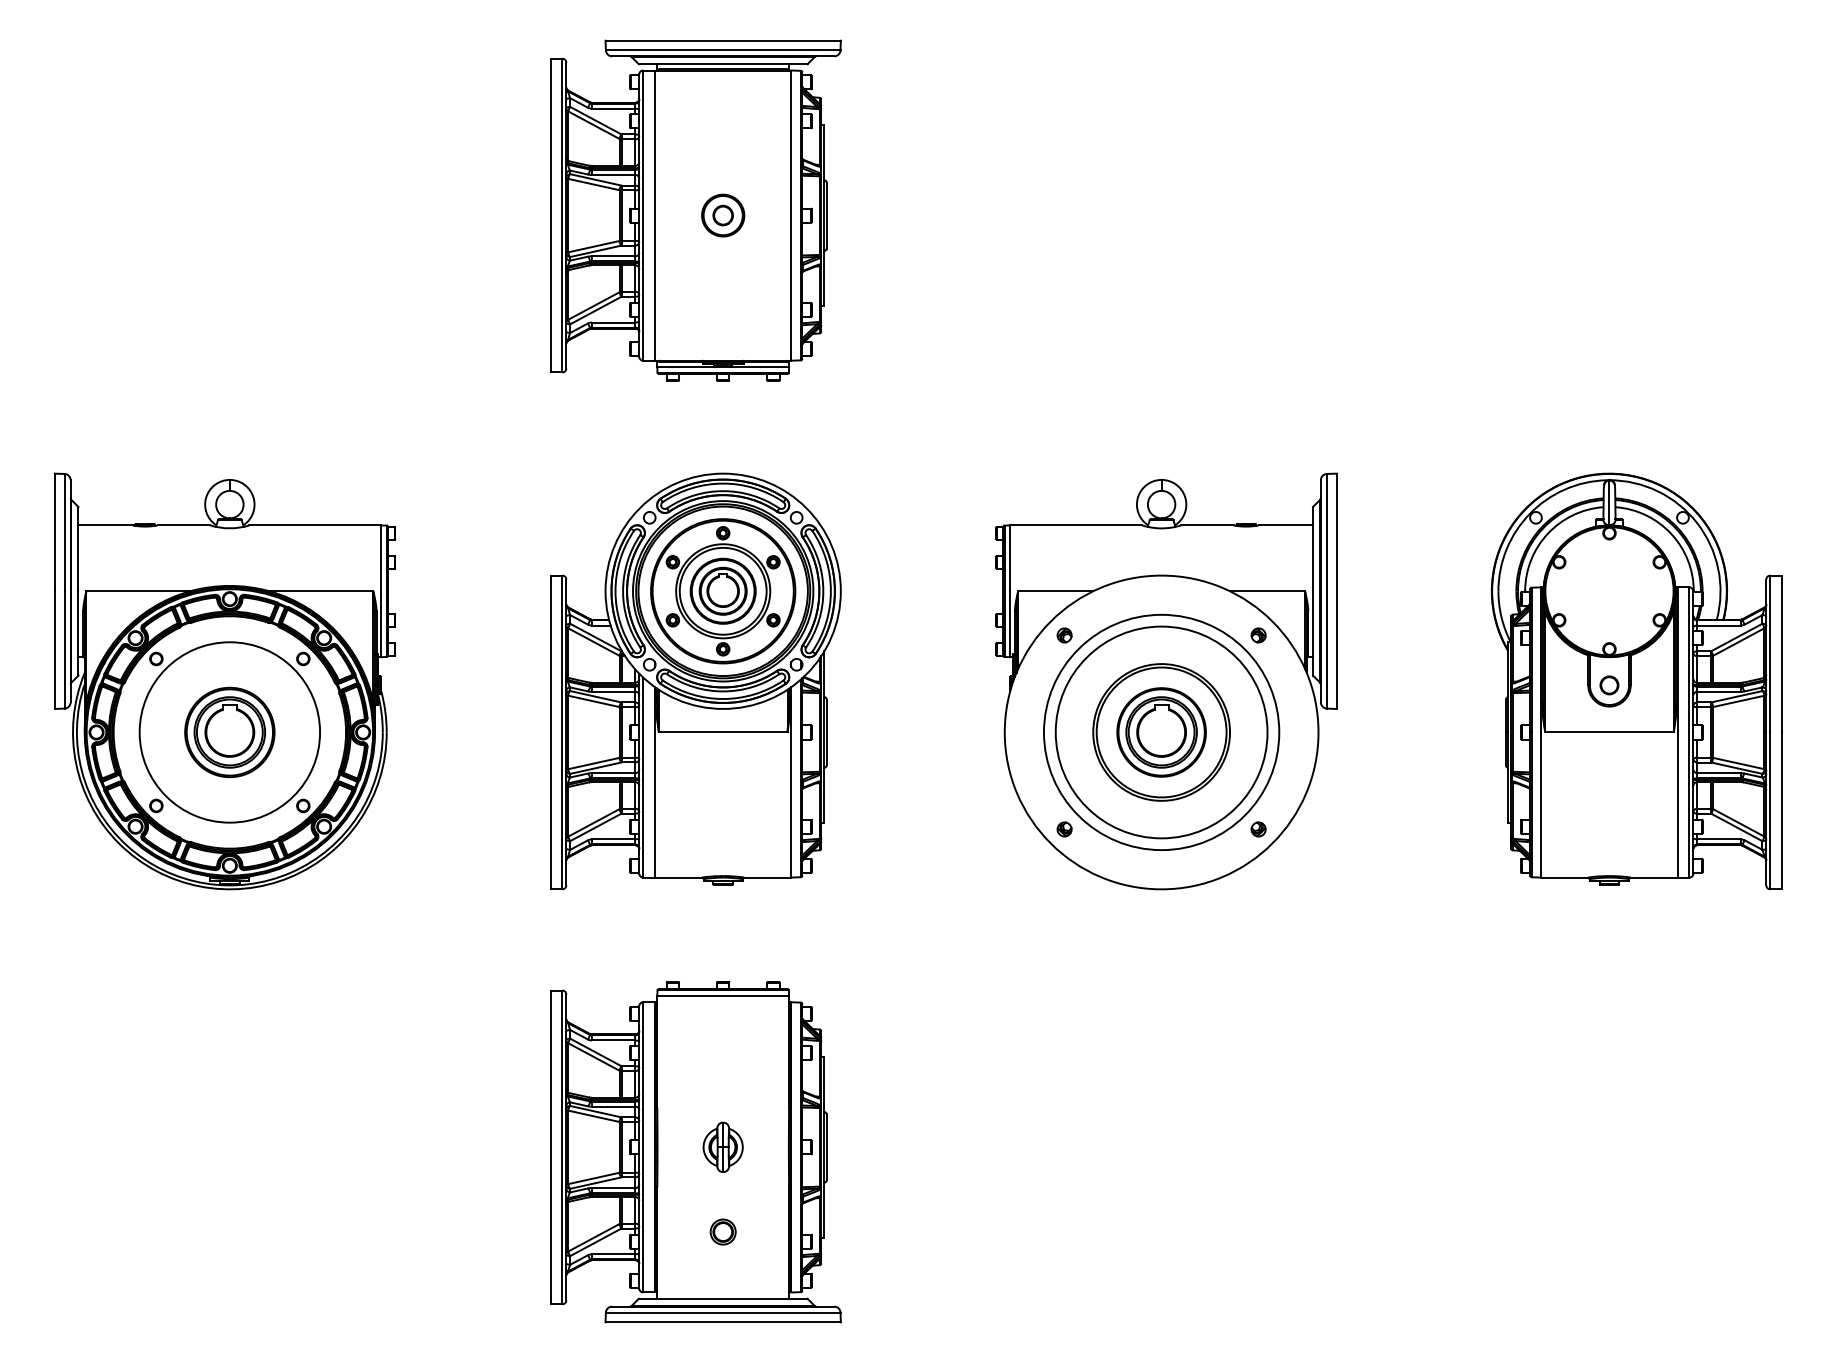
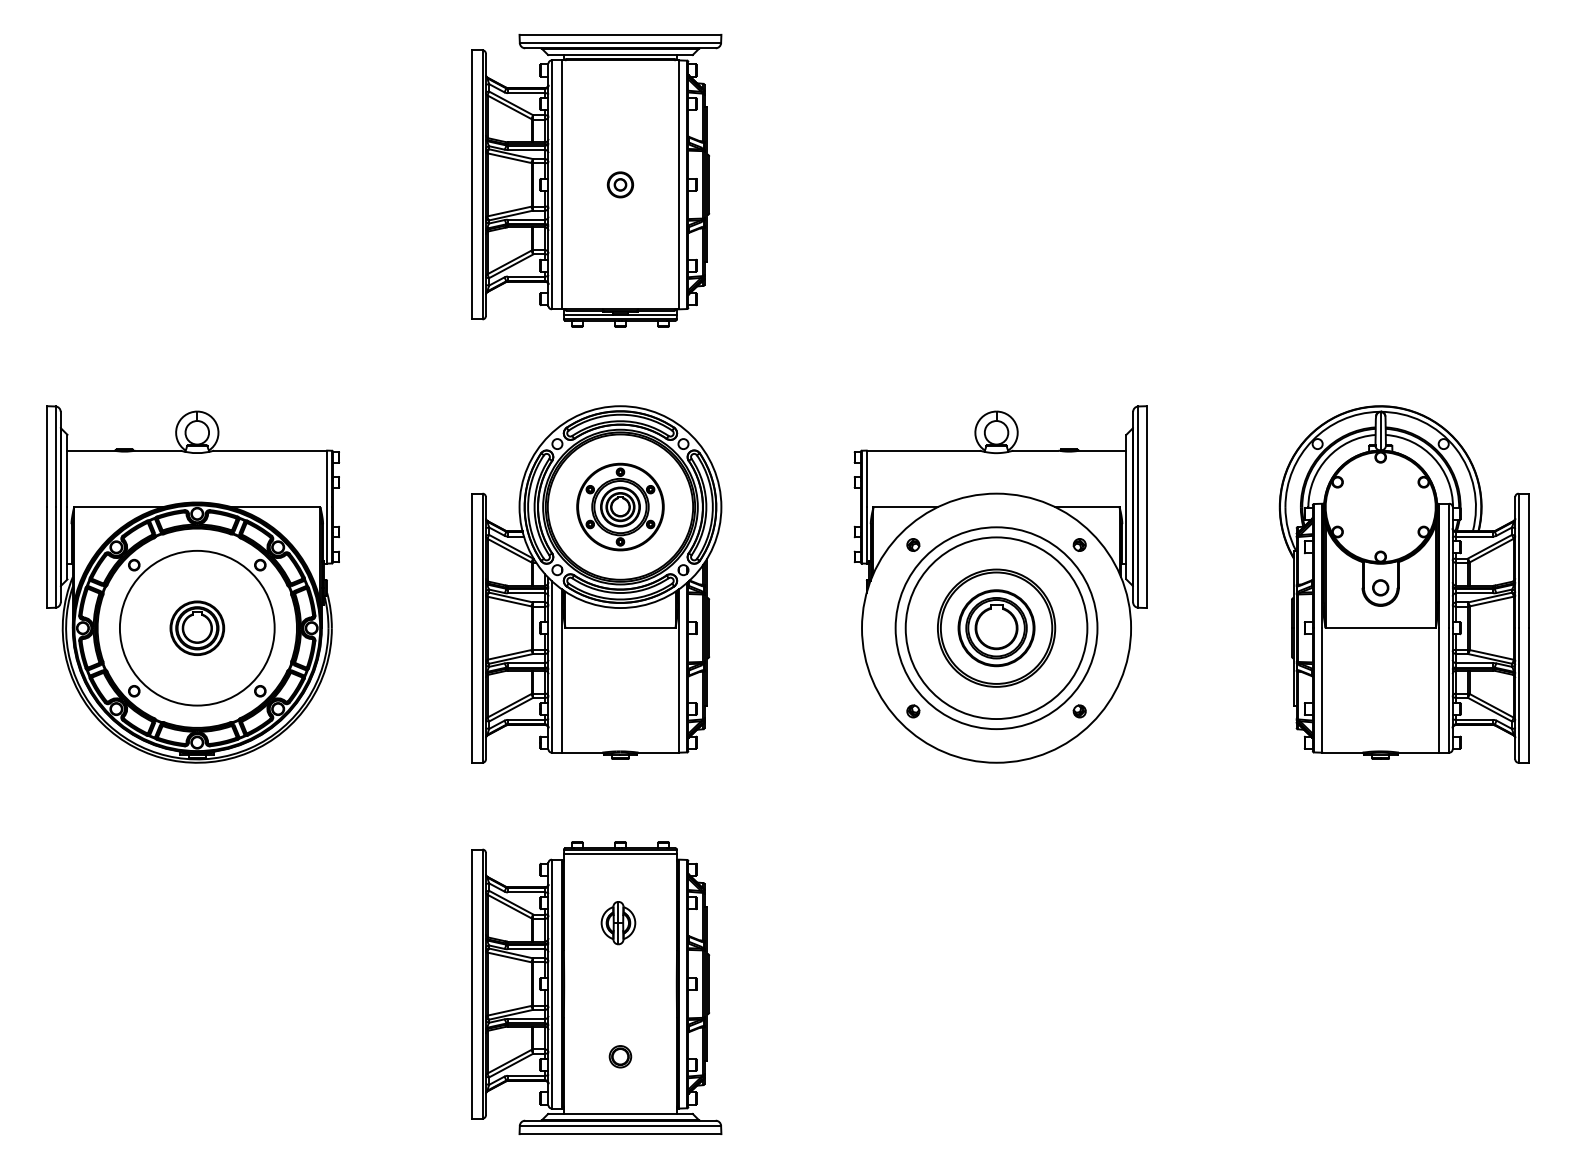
part: (723, 215) -> (620, 184), size x0.7
part: (723, 590) -> (620, 506), size x0.7
part: (230, 732) -> (197, 628), size x0.7
part: (723, 1147) -> (618, 923), moved

